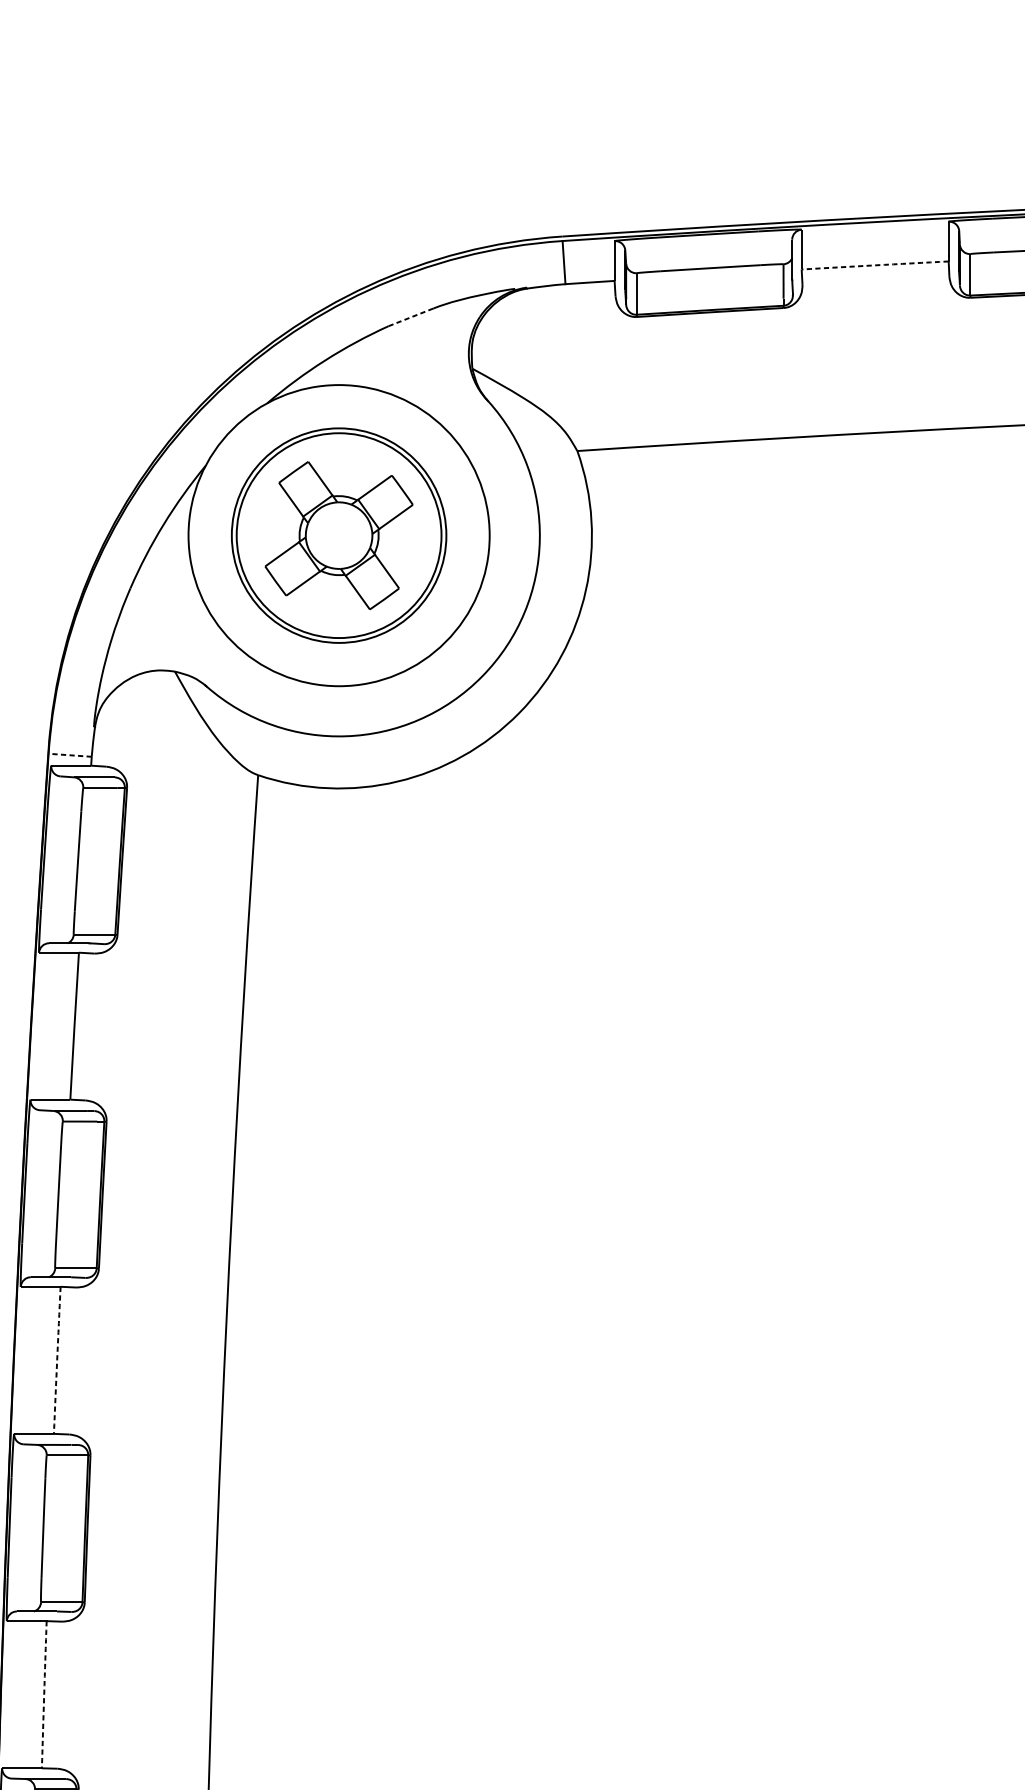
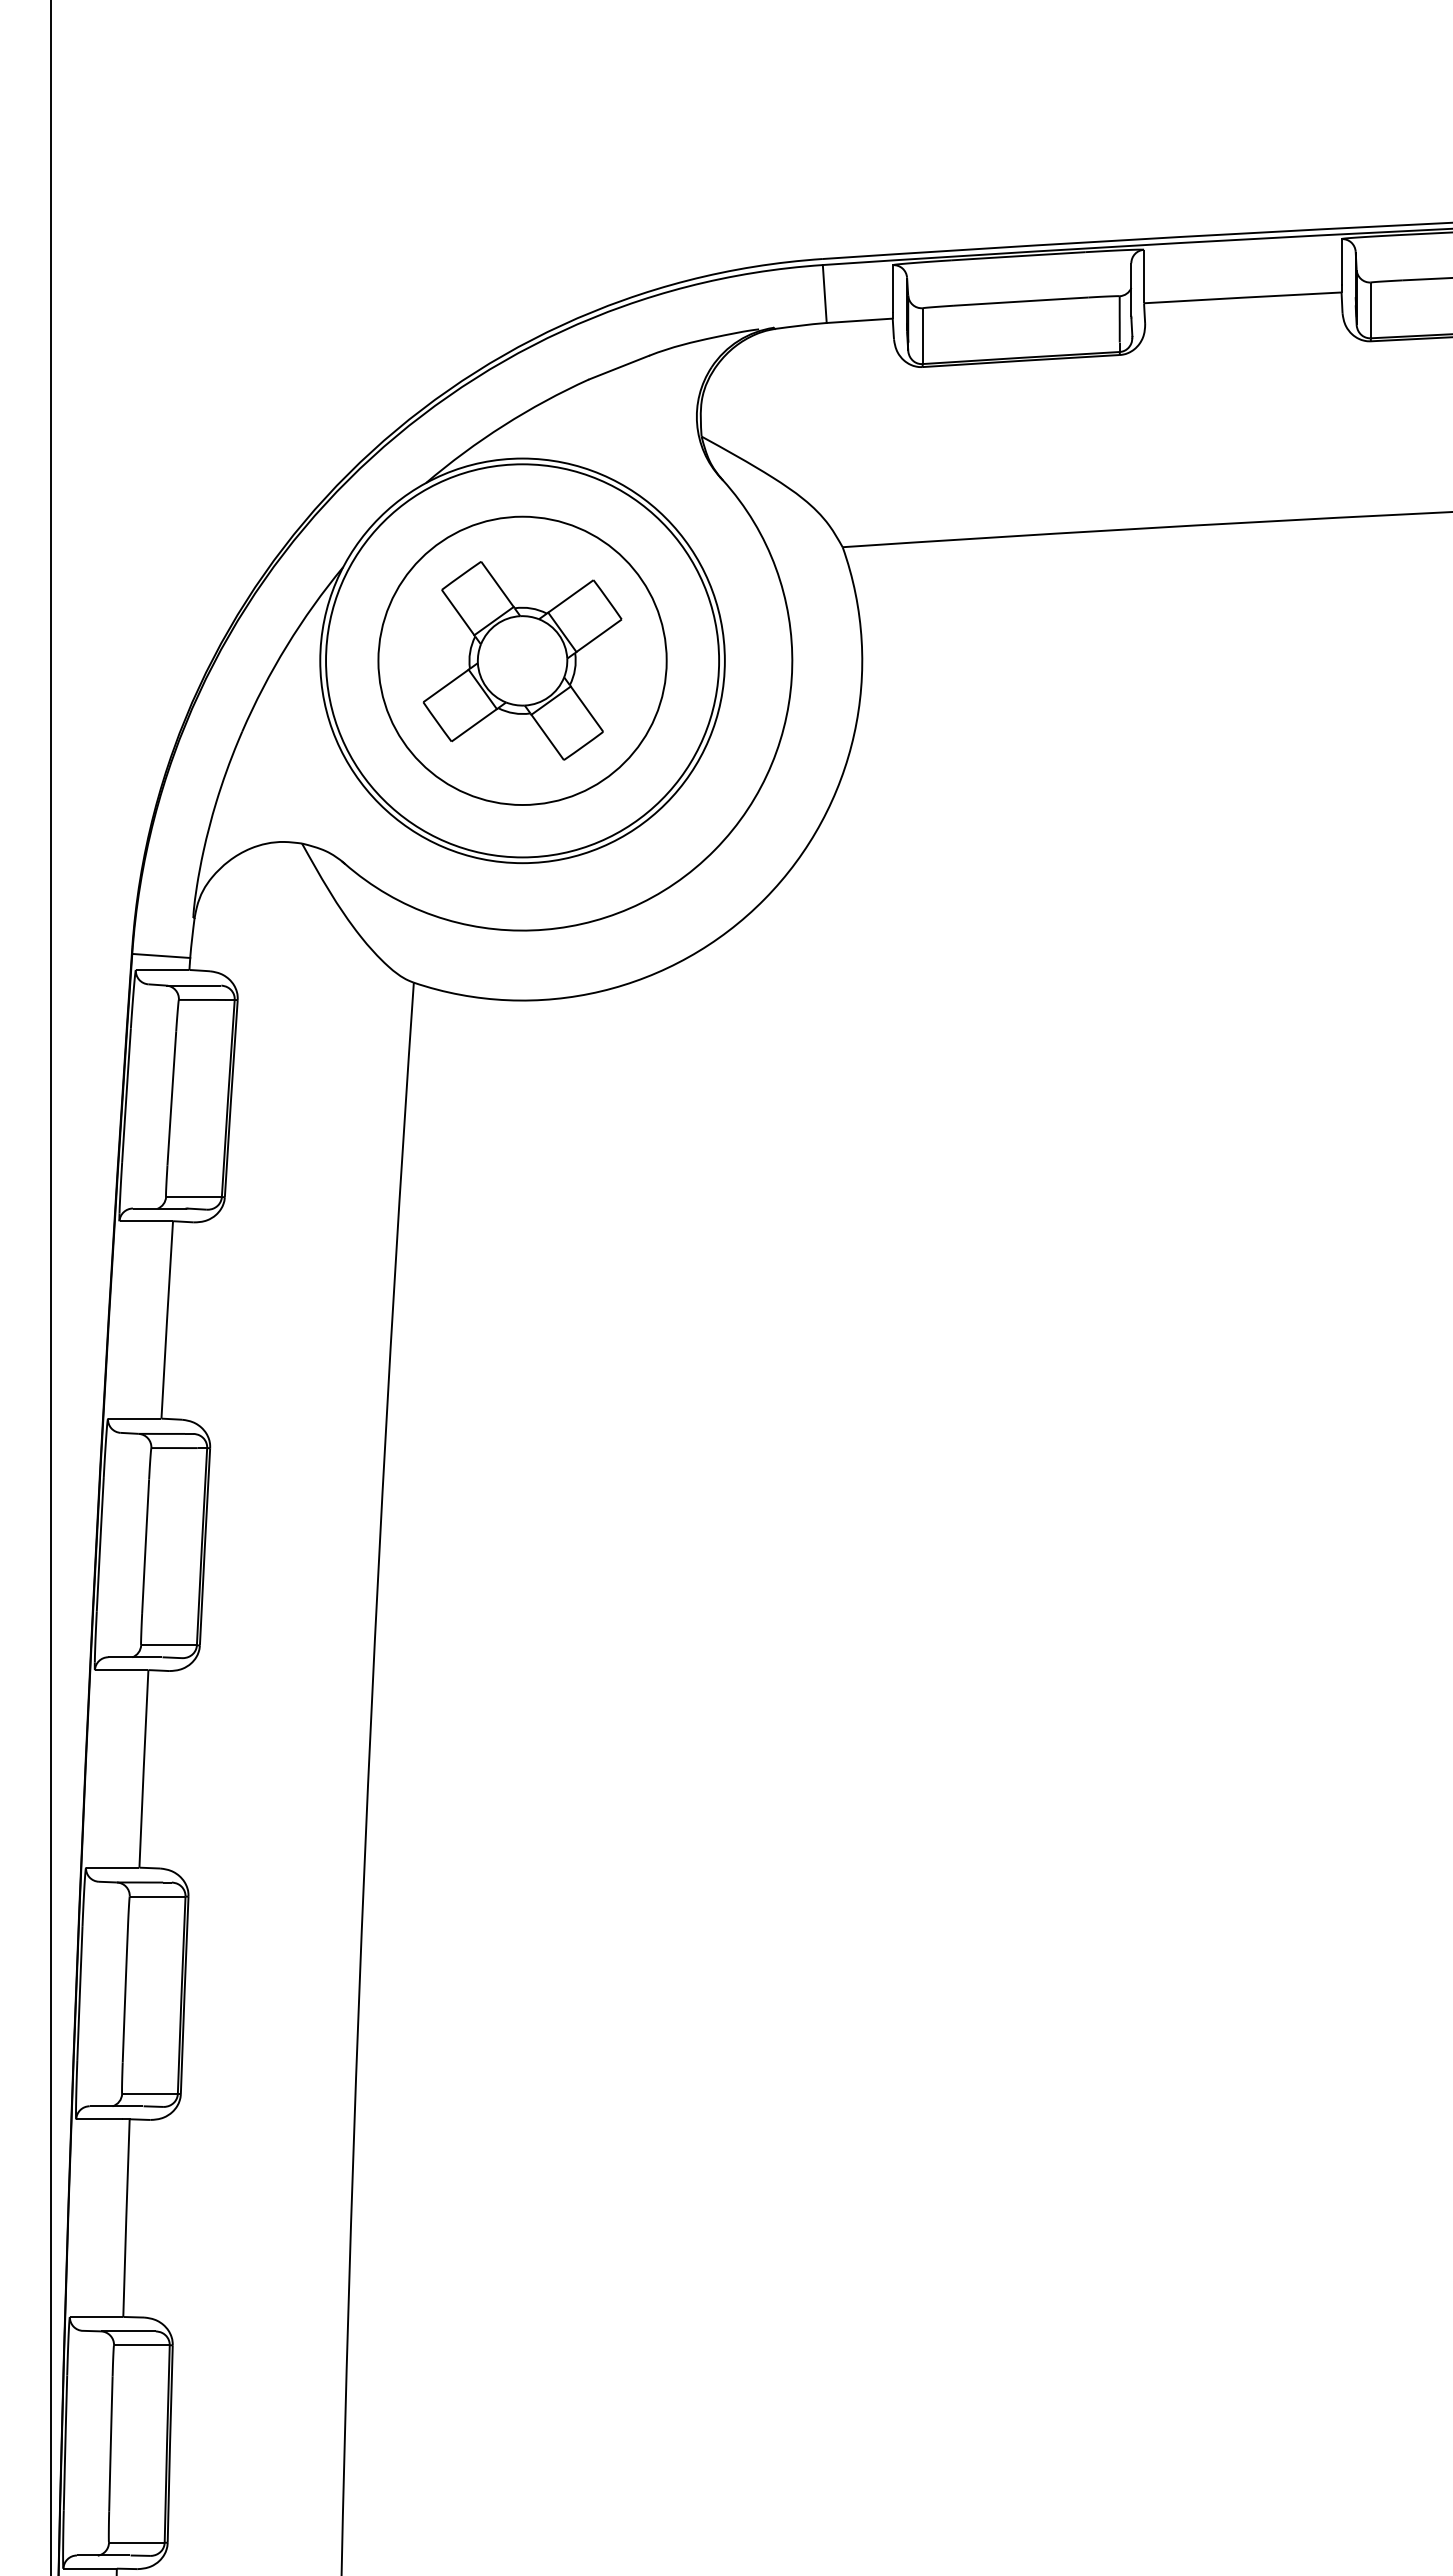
arc: (874, 265) -> (1242, 297), dashed -> solid
line: (411, 317) -> (619, 367), dashed -> solid
circle: (339, 535) -> (522, 660), size x1.43
line: (69, 754) -> (160, 955), dashed -> solid
arc: (56, 1360) -> (143, 1768), dashed -> solid
arc: (44, 1694) -> (126, 2218), dashed -> solid

